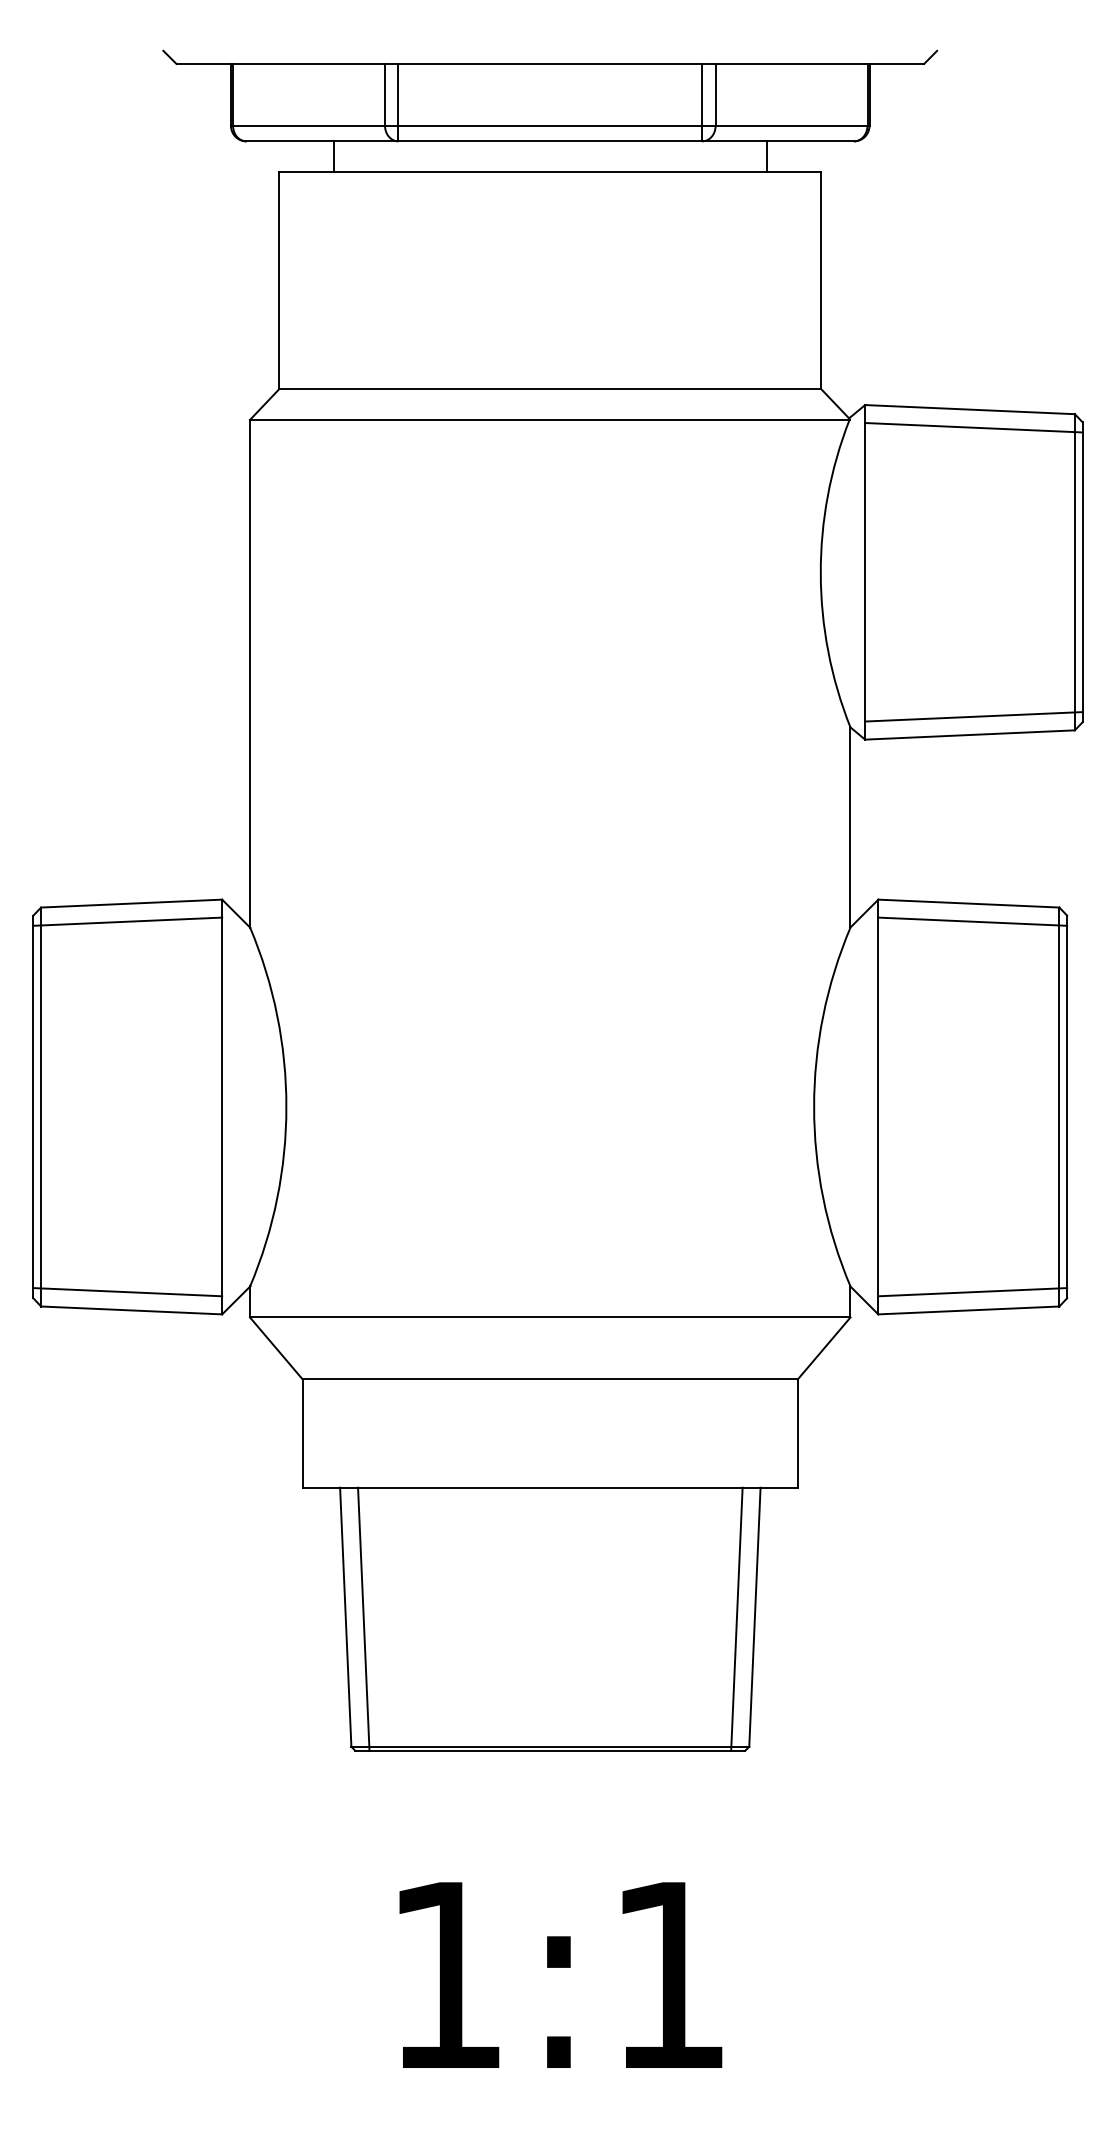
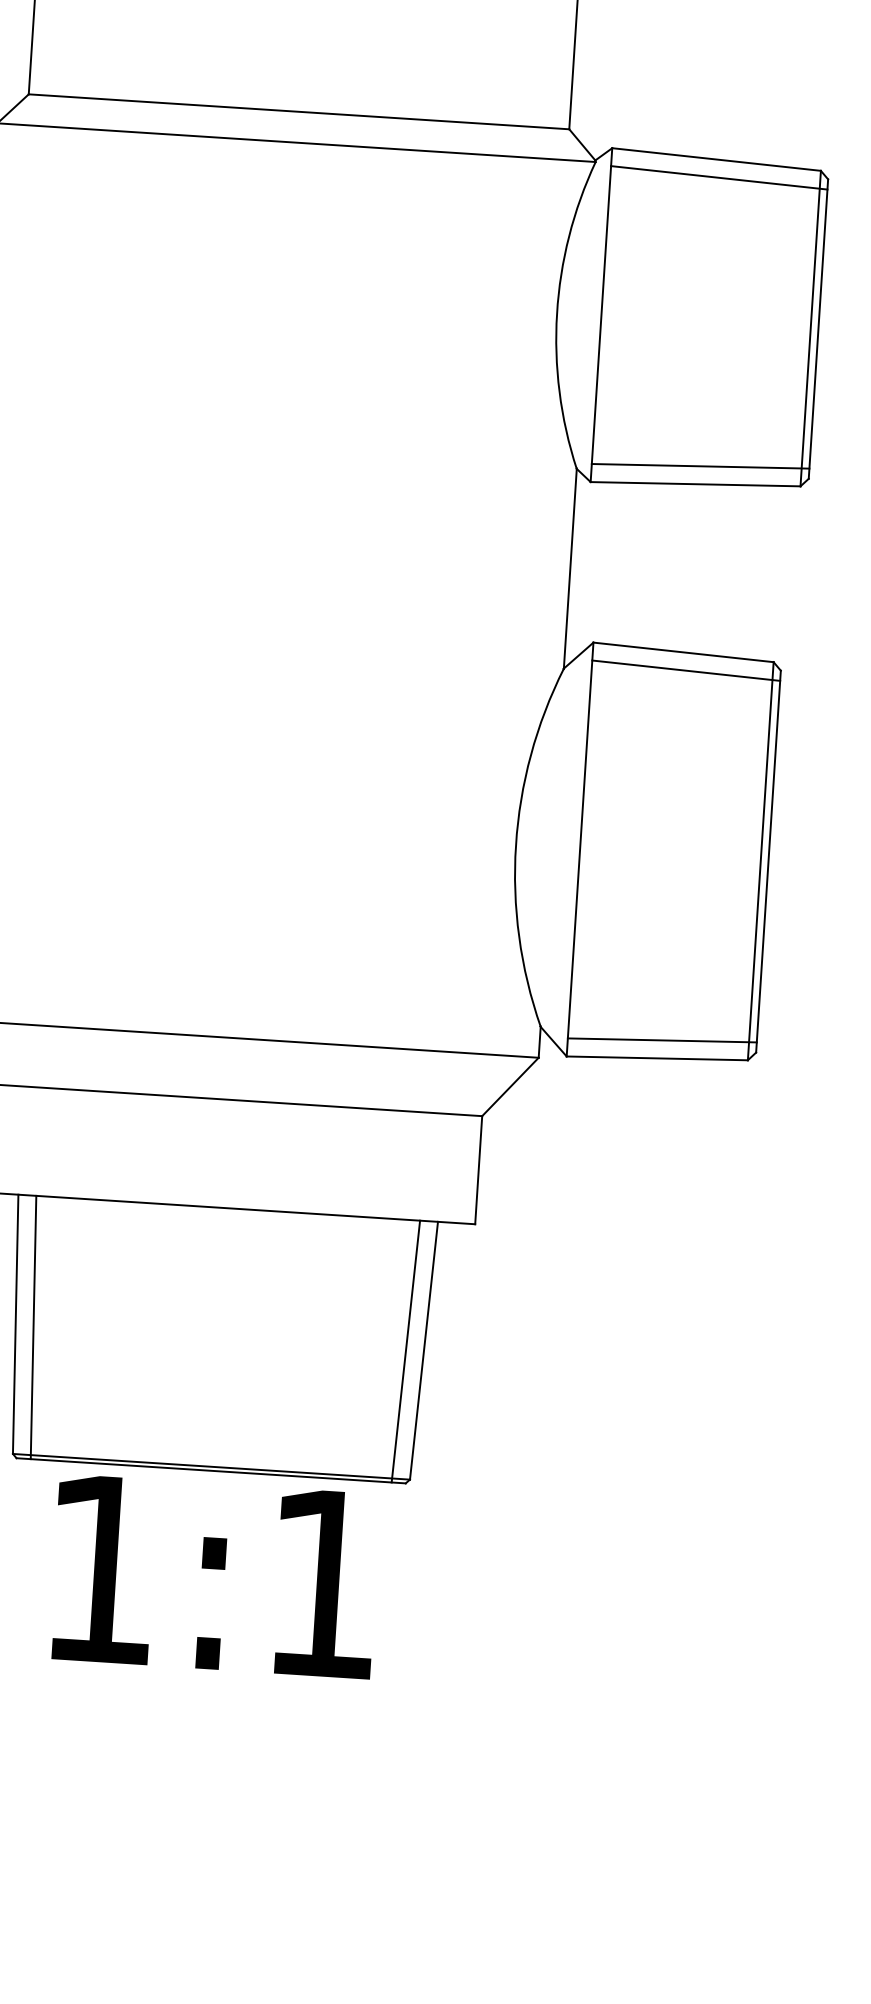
text: (560, 1974) -> (214, 1575), moved

